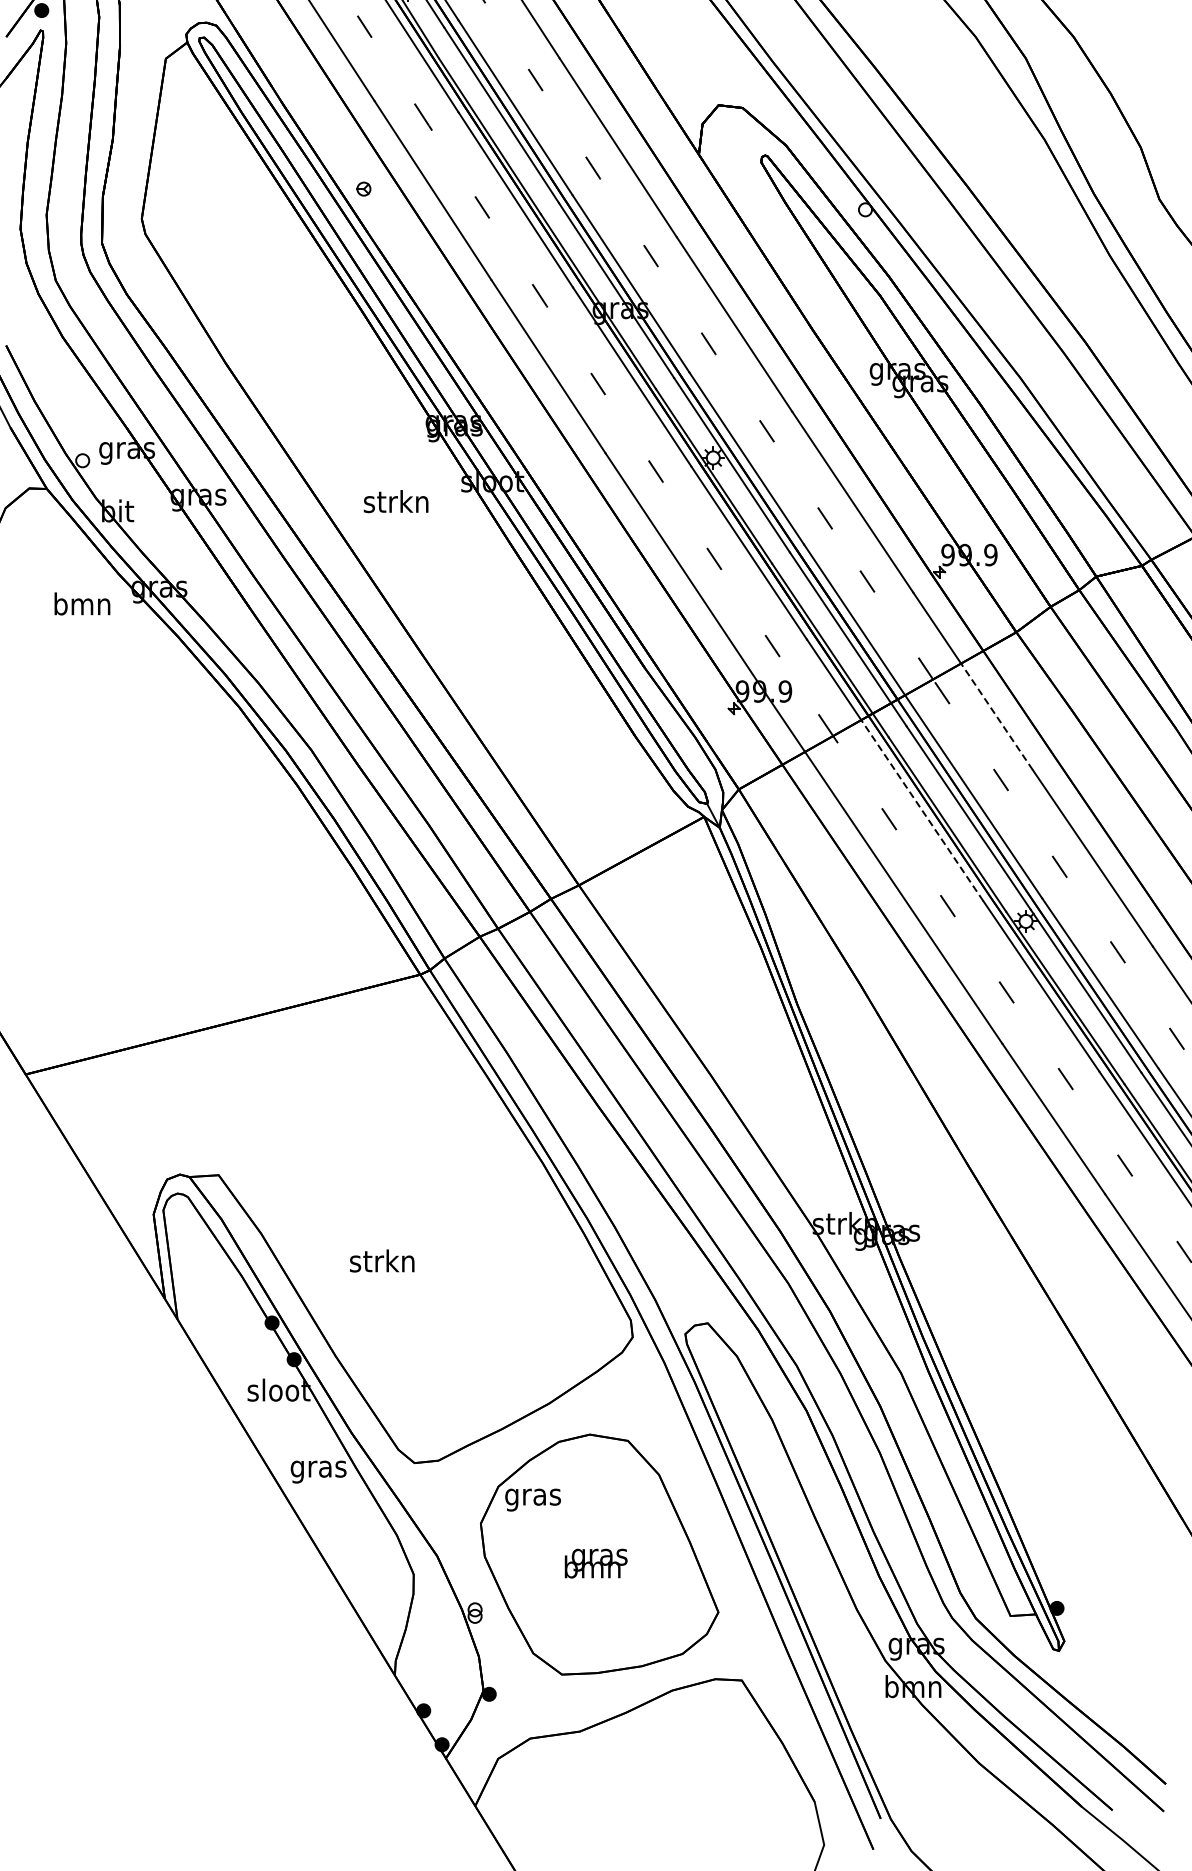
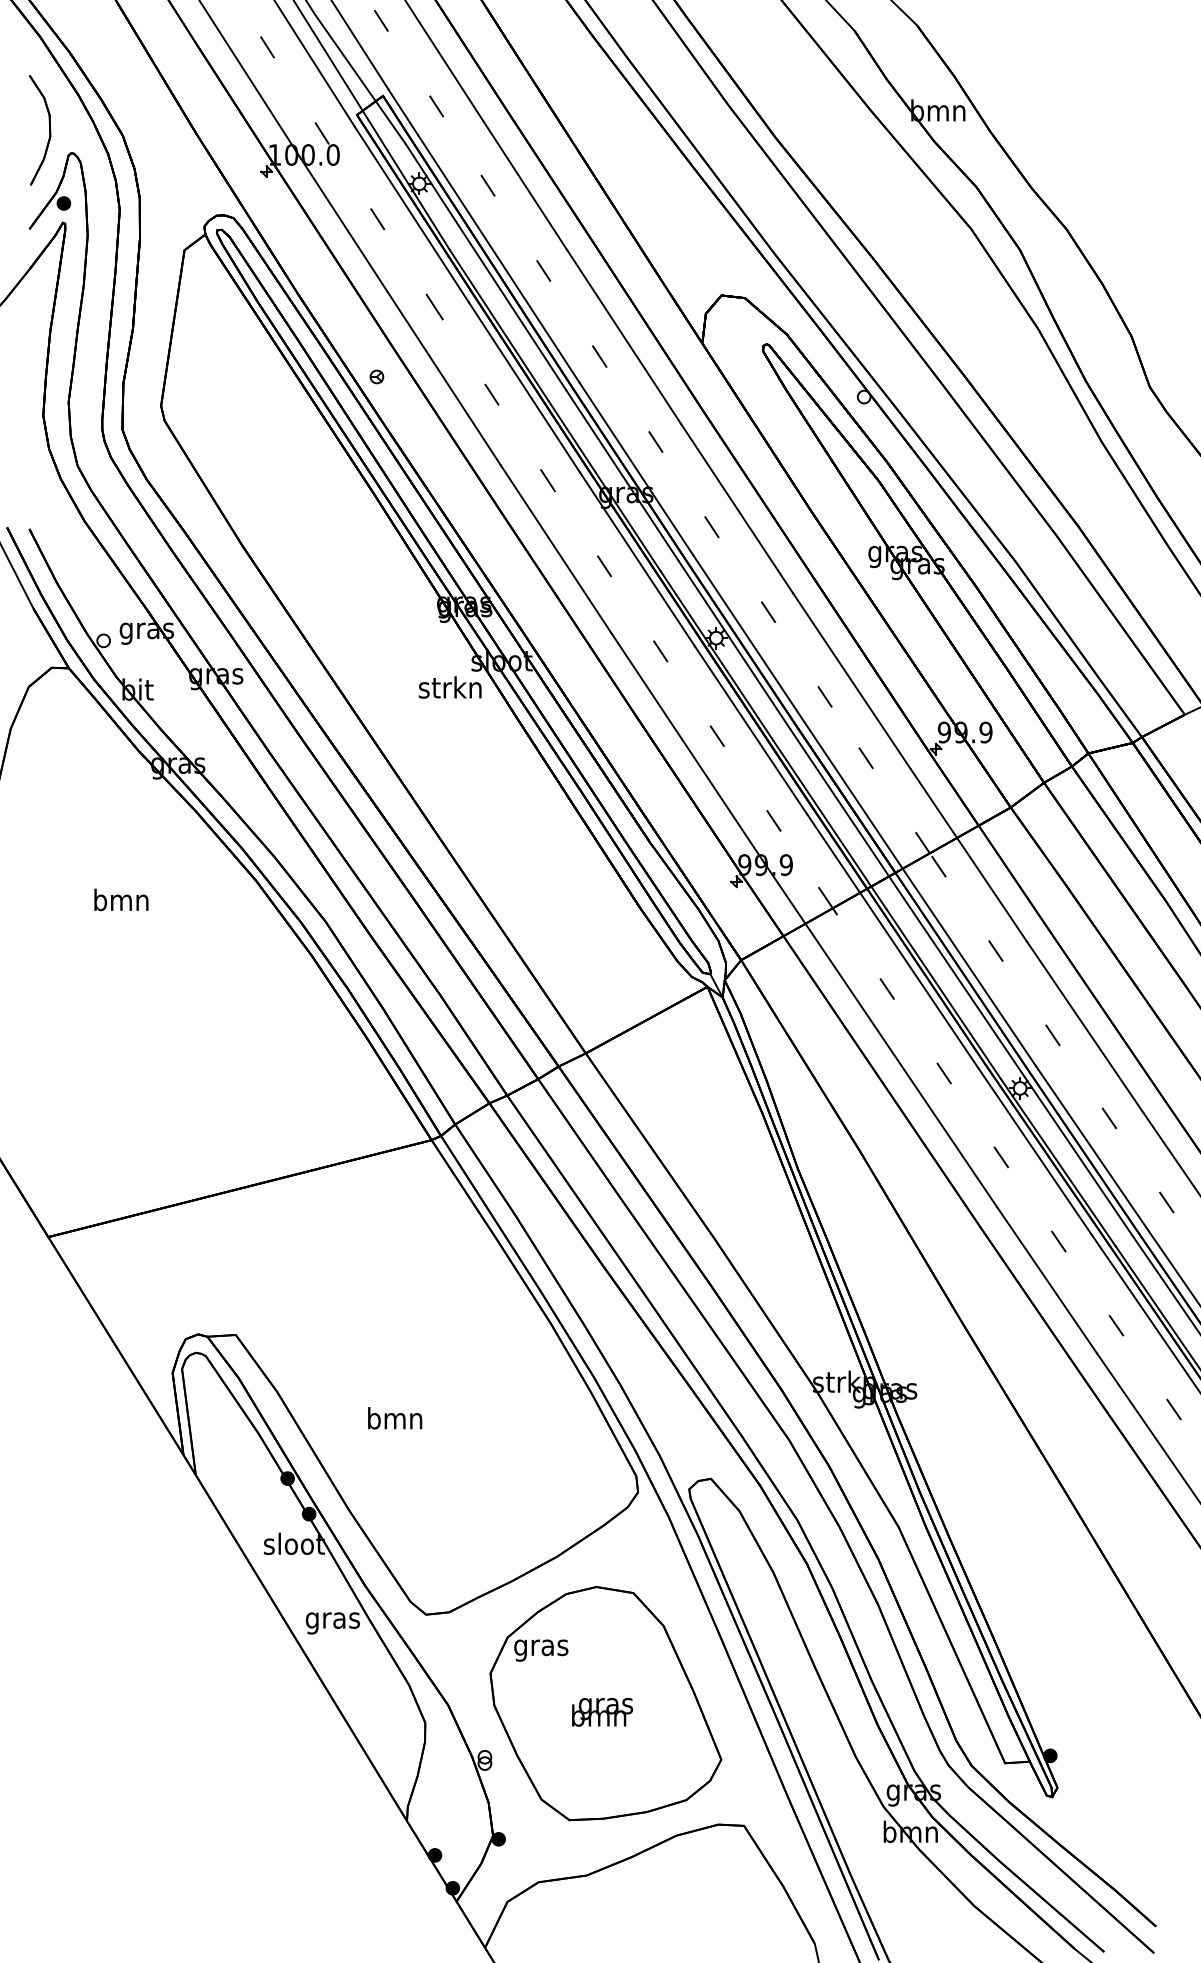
text: (395, 501) -> (449, 687), moved
text: (82, 603) -> (121, 899), moved
line: (996, 716) -> (991, 889), dashed -> solid
line: (922, 810) -> (919, 980), dashed -> solid
text: (382, 1261) -> (394, 1418), strkn -> bmn

